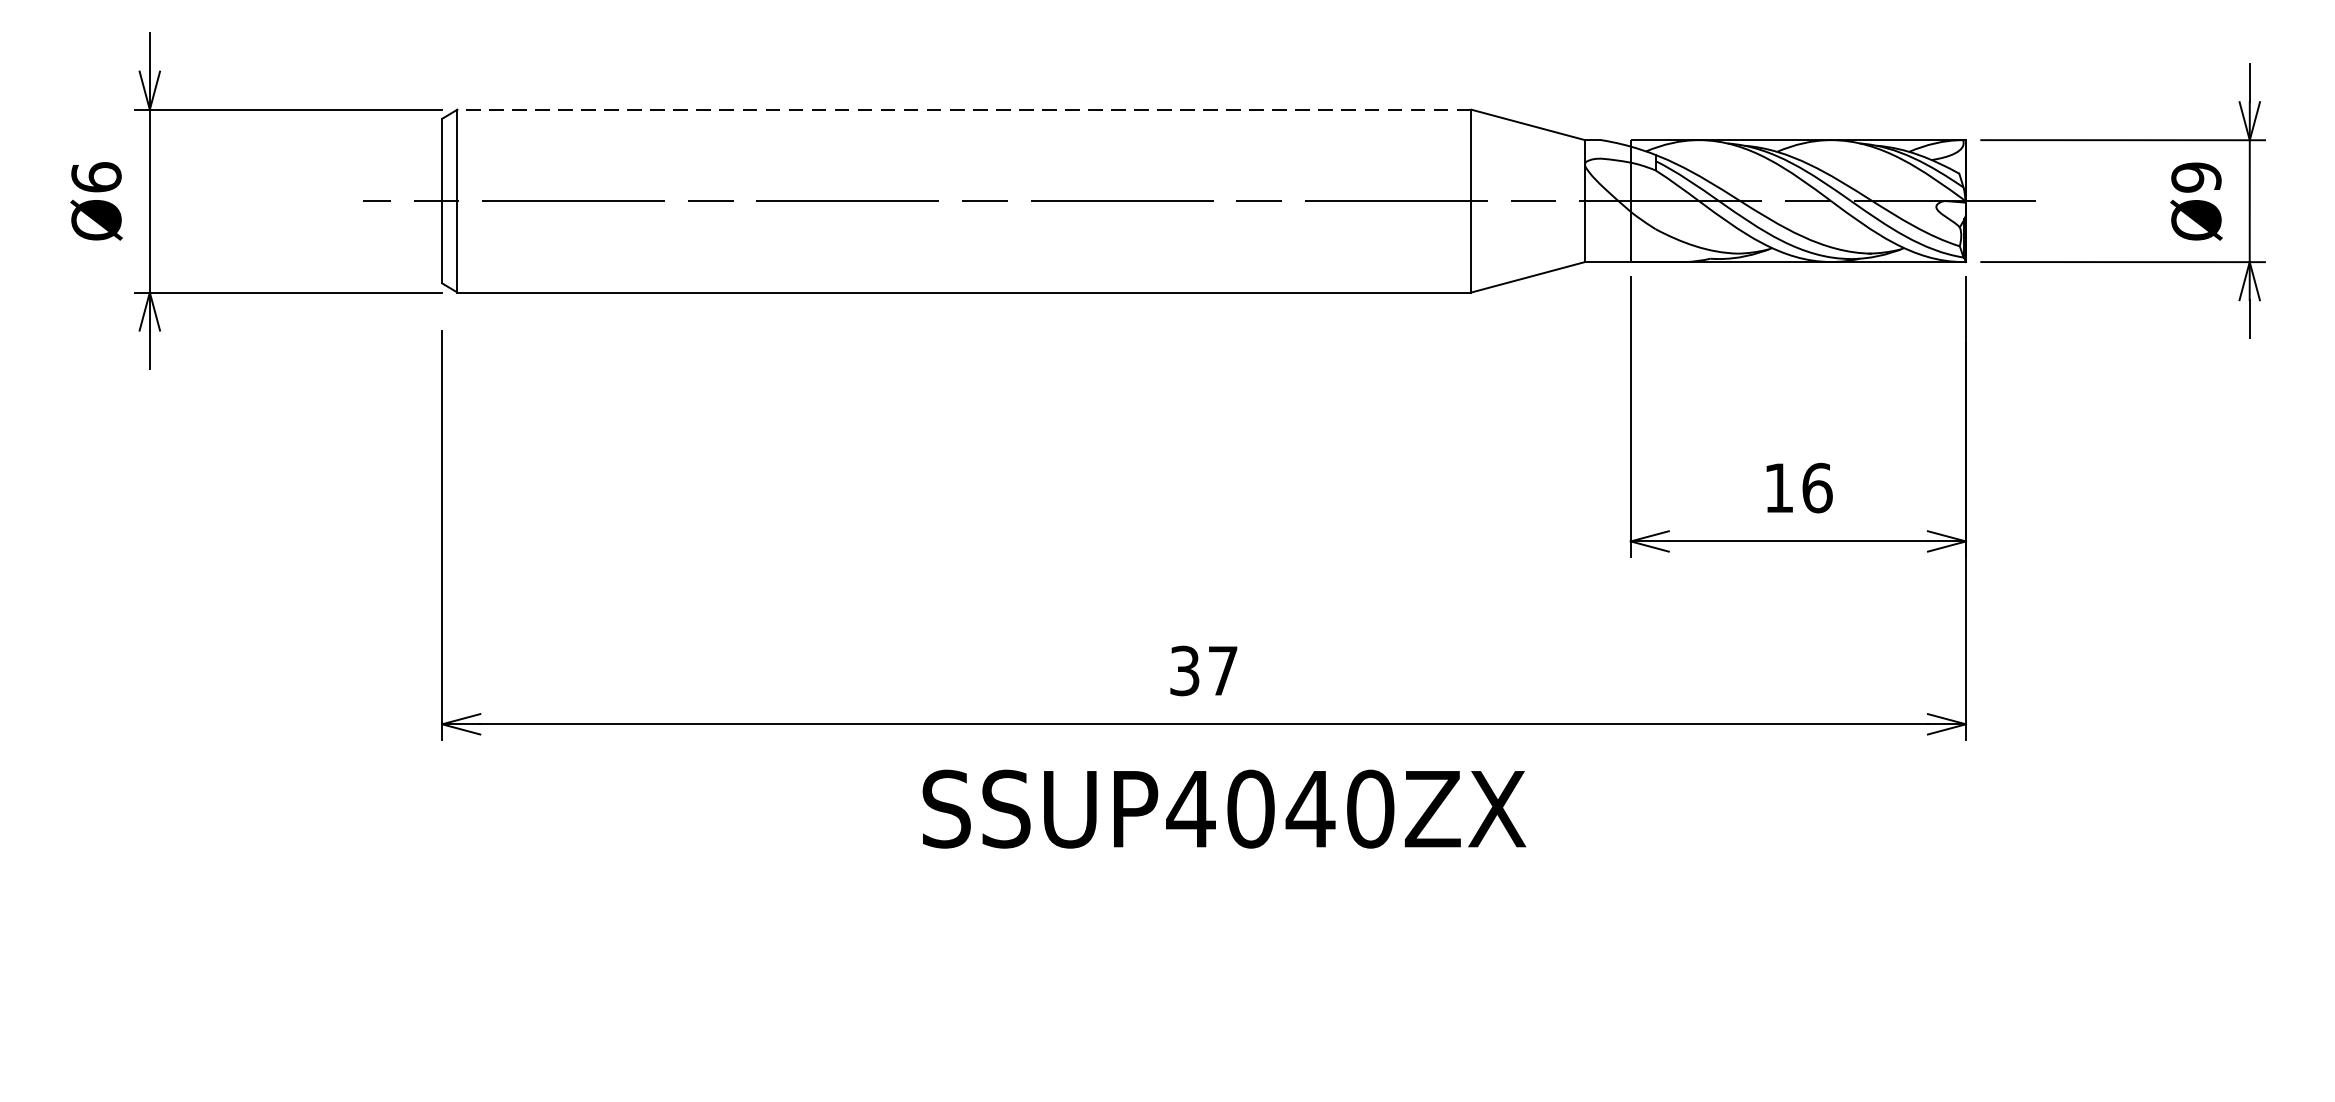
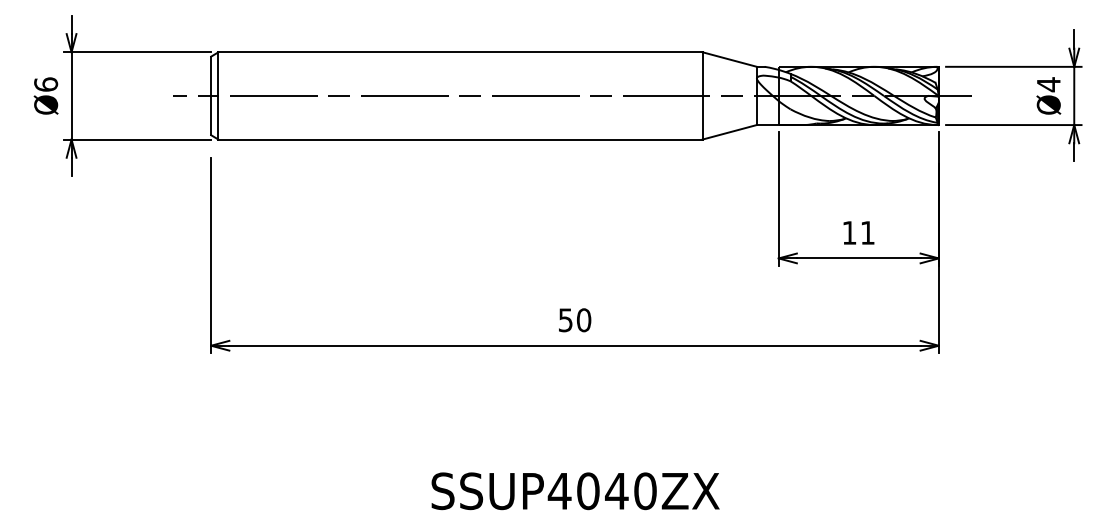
line: (964, 110) -> (460, 52), dashed -> solid
text: (2195, 177) -> (1048, 84), Ø9 -> Ø4
text: (1816, 487) -> (867, 232), 16 -> 11
text: (1205, 671) -> (575, 320), 37 -> 50
text: (1224, 809) -> (575, 491), moved

